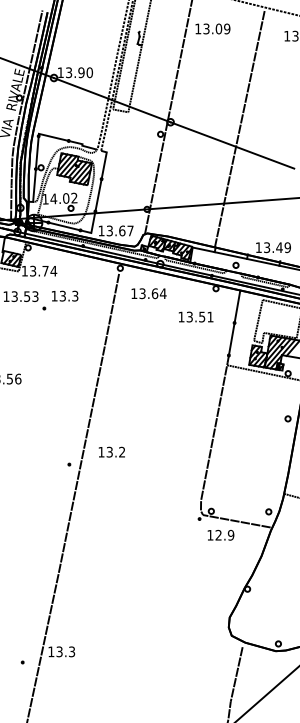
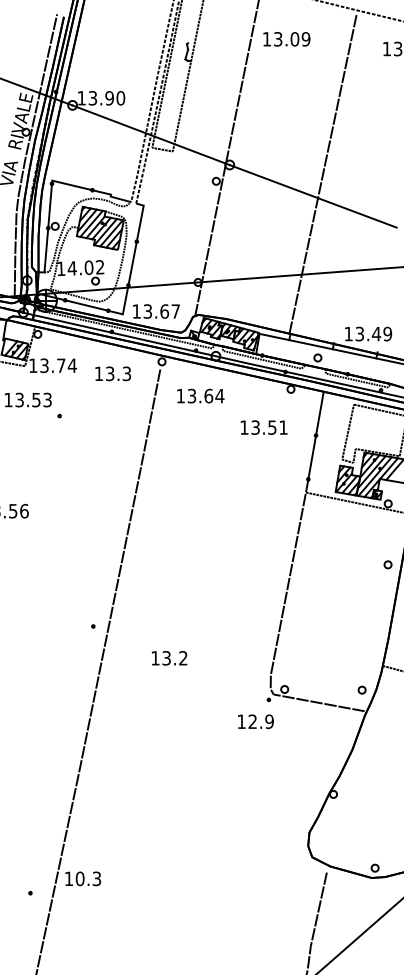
text: (65, 295) -> (113, 372), moved
text: (111, 451) -> (168, 657), moved
text: (220, 534) -> (255, 720), moved
text: (59, 651) -> (80, 878), 13.3 -> 10.3

